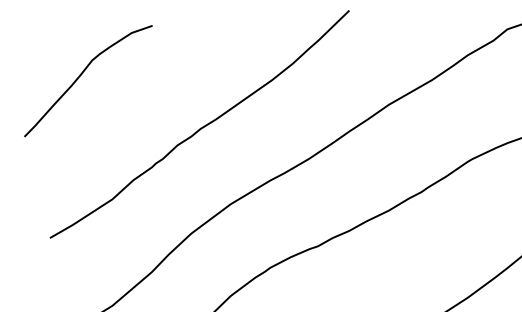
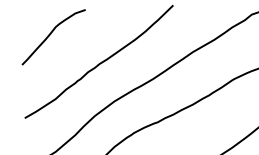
curve: (83, 75) -> (51, 34), moved

